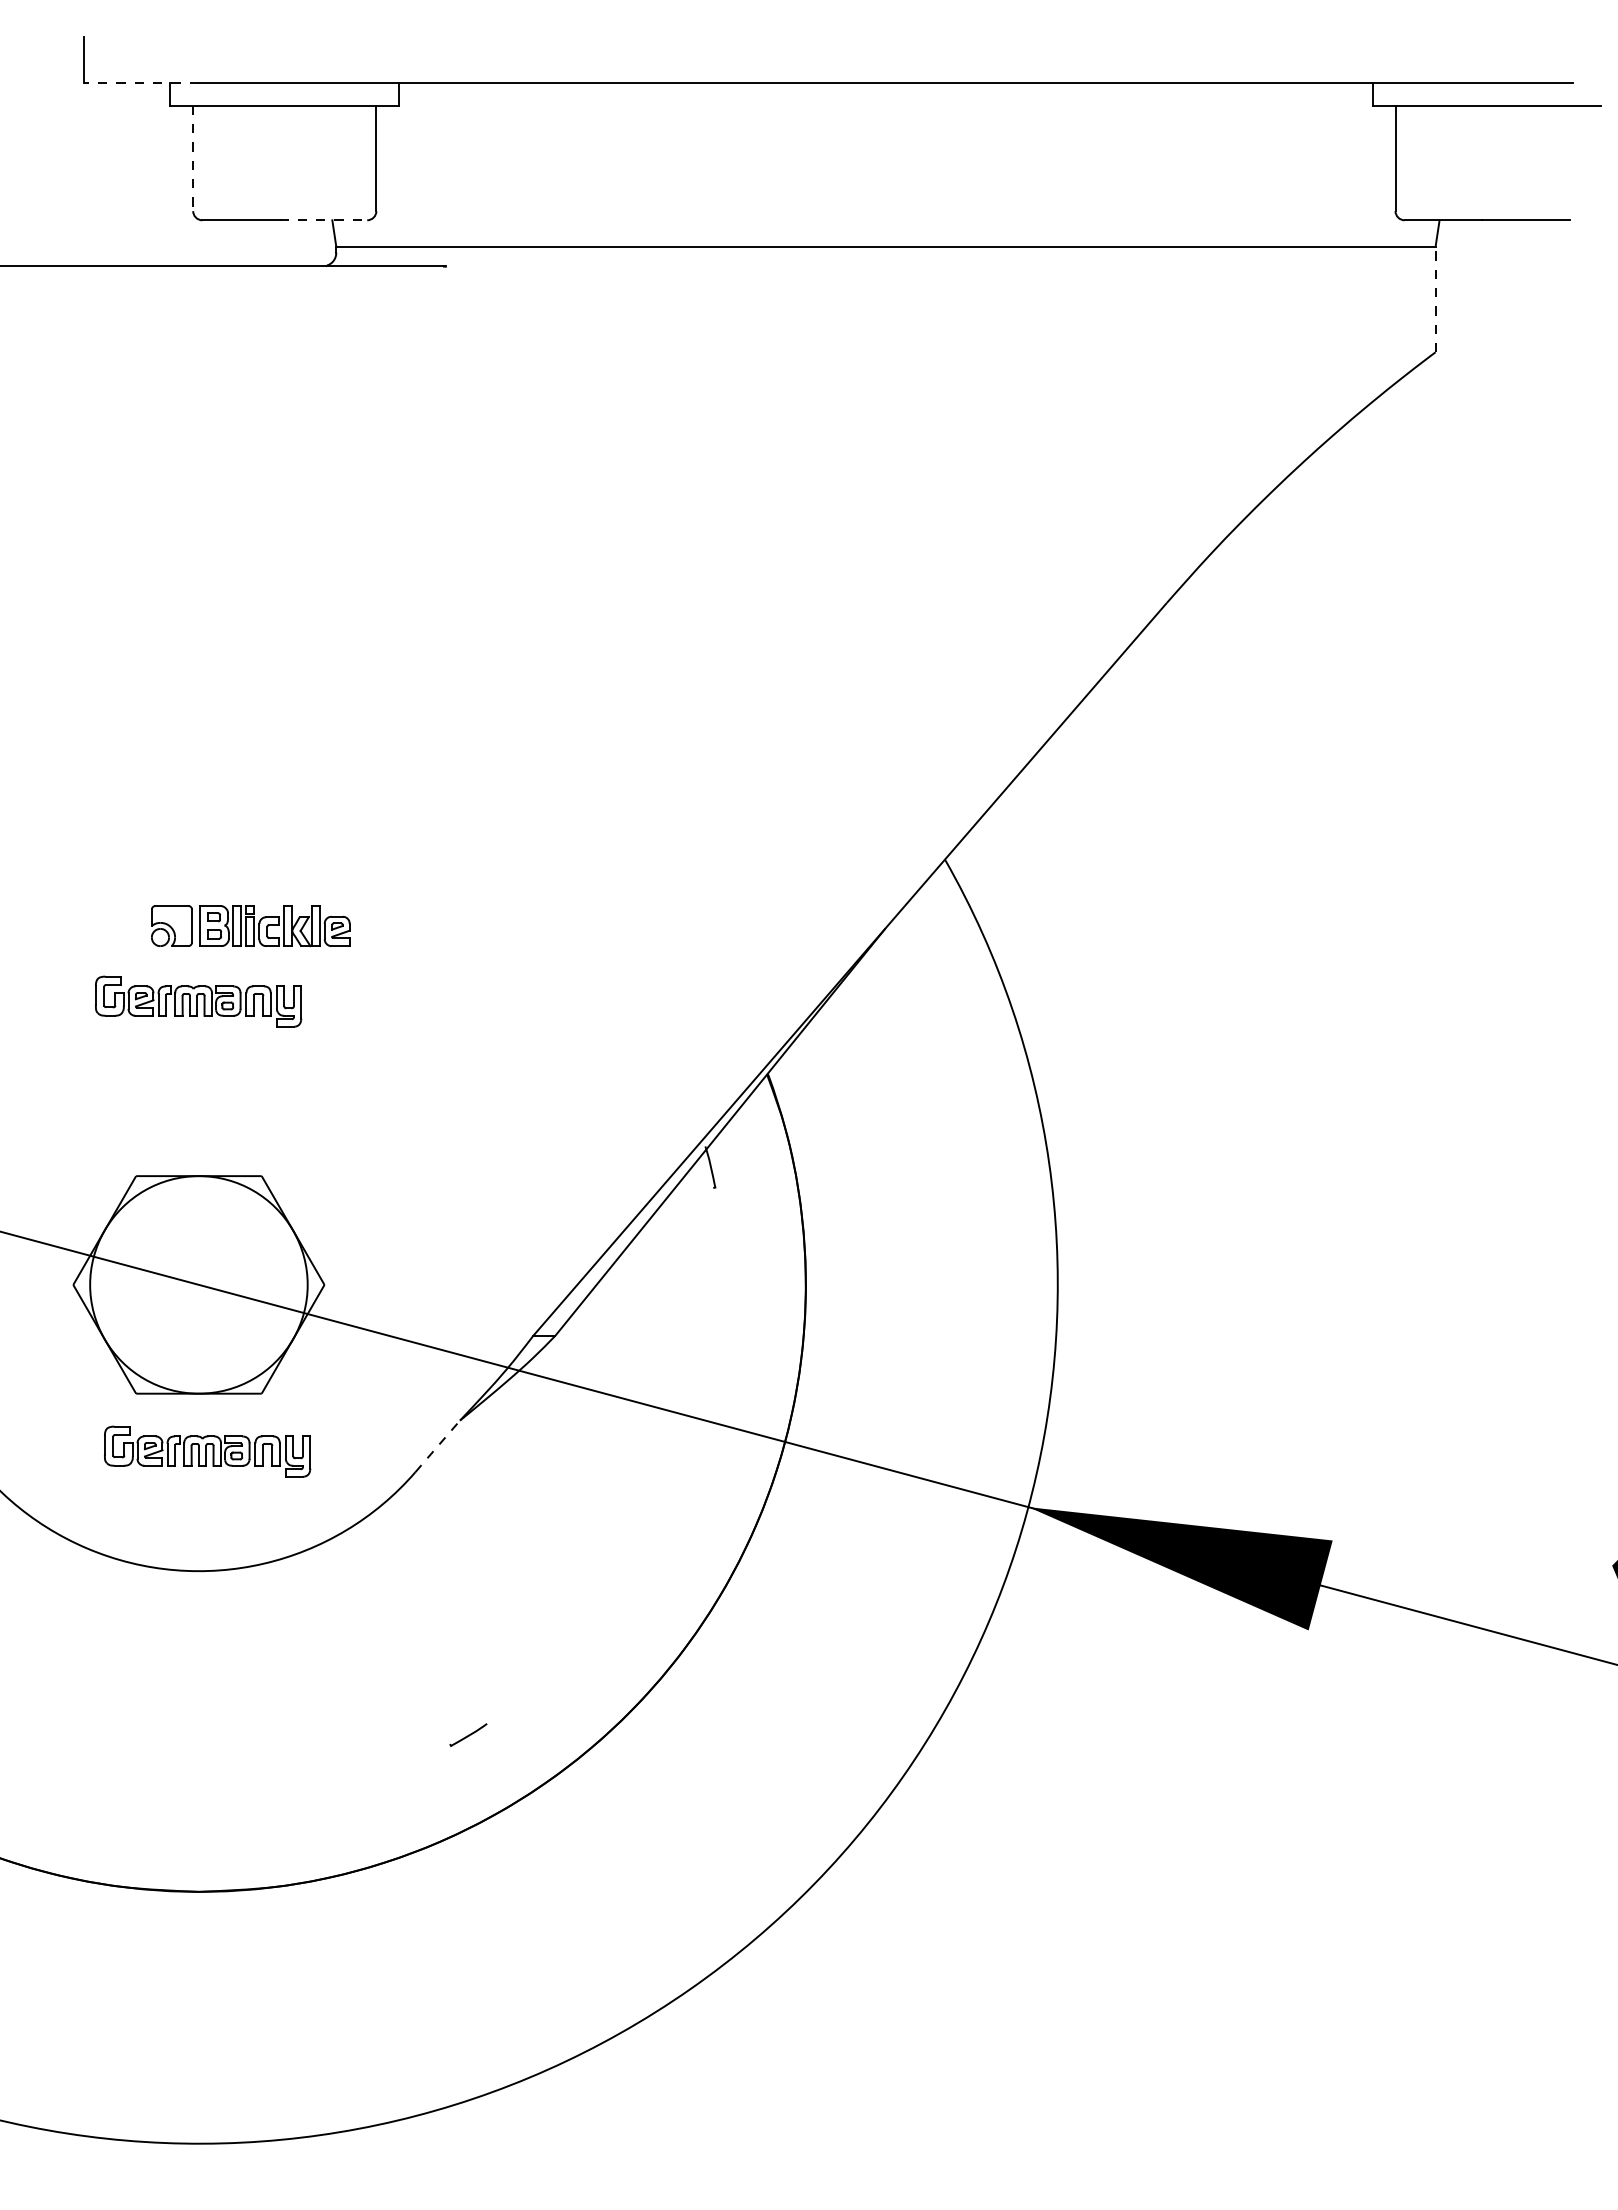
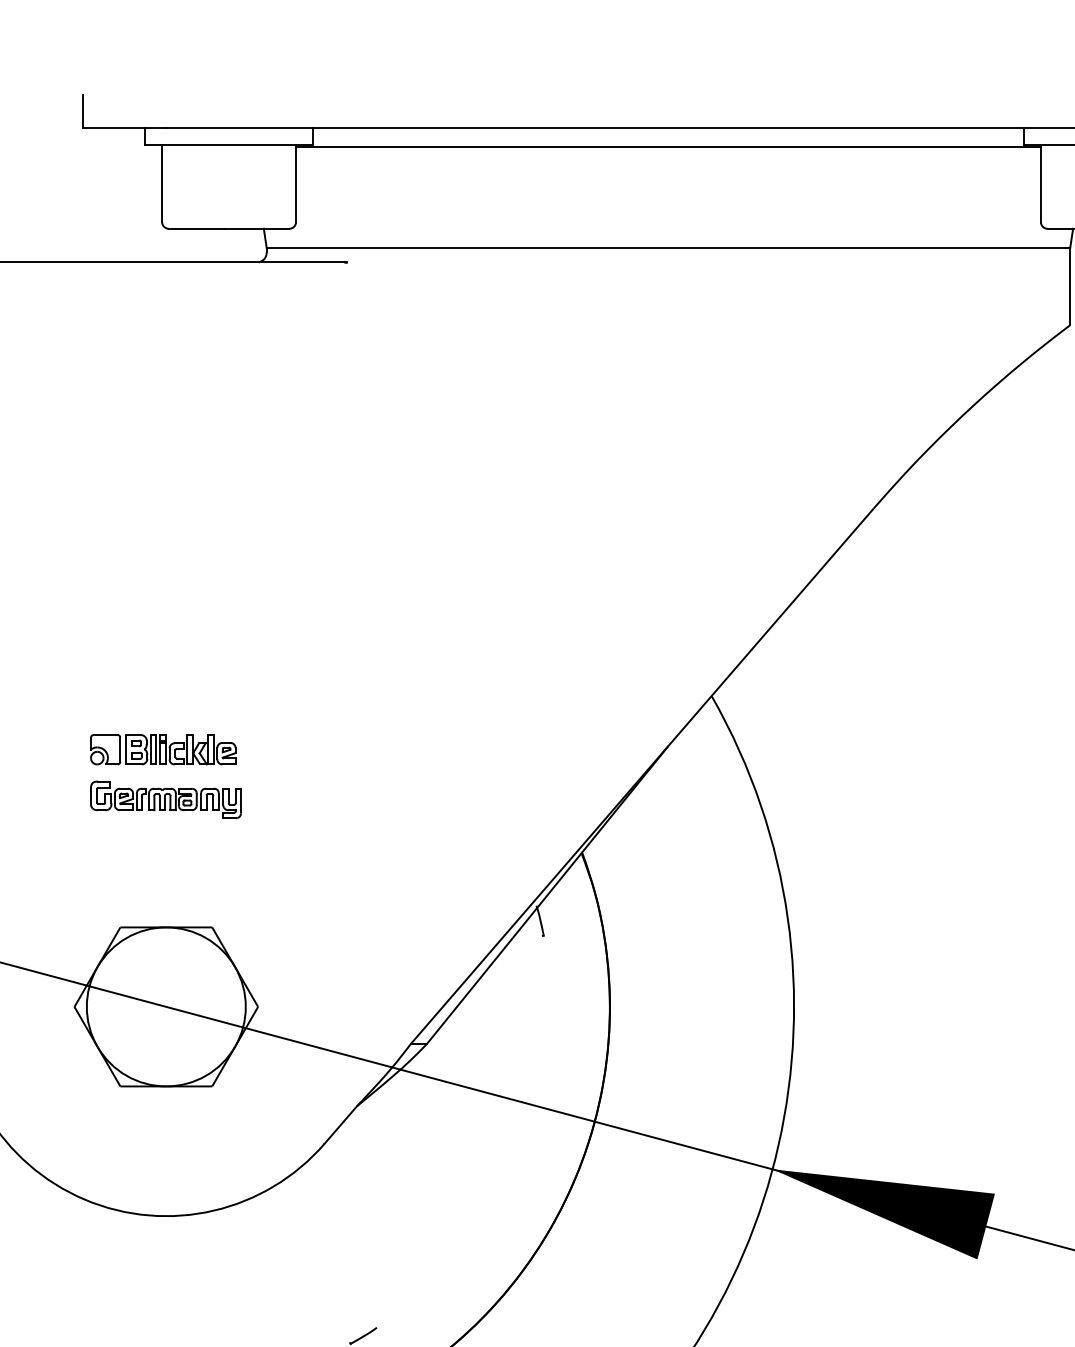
line: (141, 82) -> (124, 128), dashed -> solid
line: (885, 108) -> (668, 147), added
line: (193, 158) -> (162, 183), dashed -> solid
line: (323, 220) -> (257, 228), dashed -> solid
line: (1435, 299) -> (1070, 286), dashed -> solid
part: (250, 926) -> (163, 750), moved
line: (438, 1445) -> (341, 1124), dashed -> solid
part: (207, 1451) -> (172, 1128), removed

